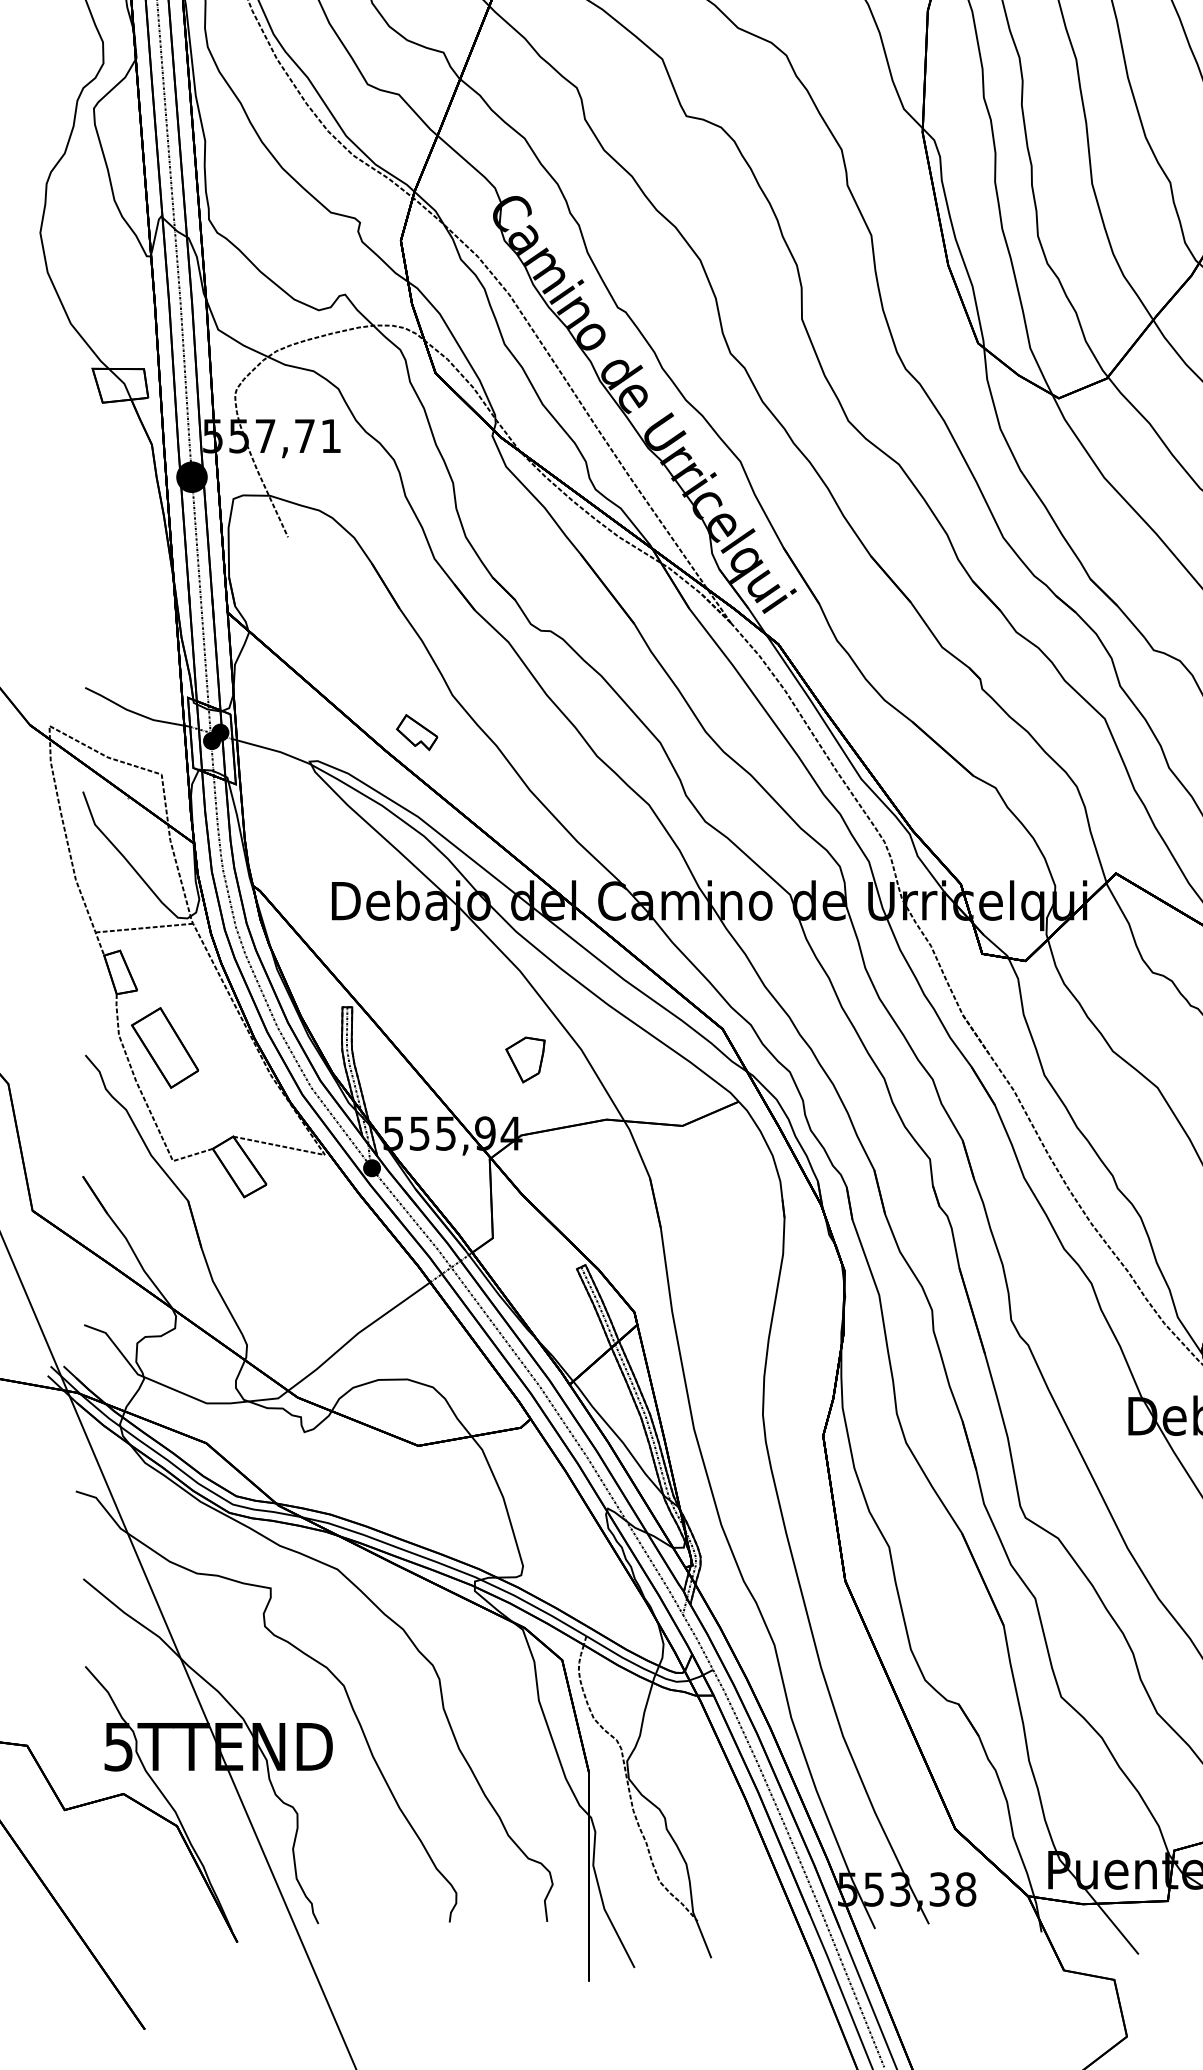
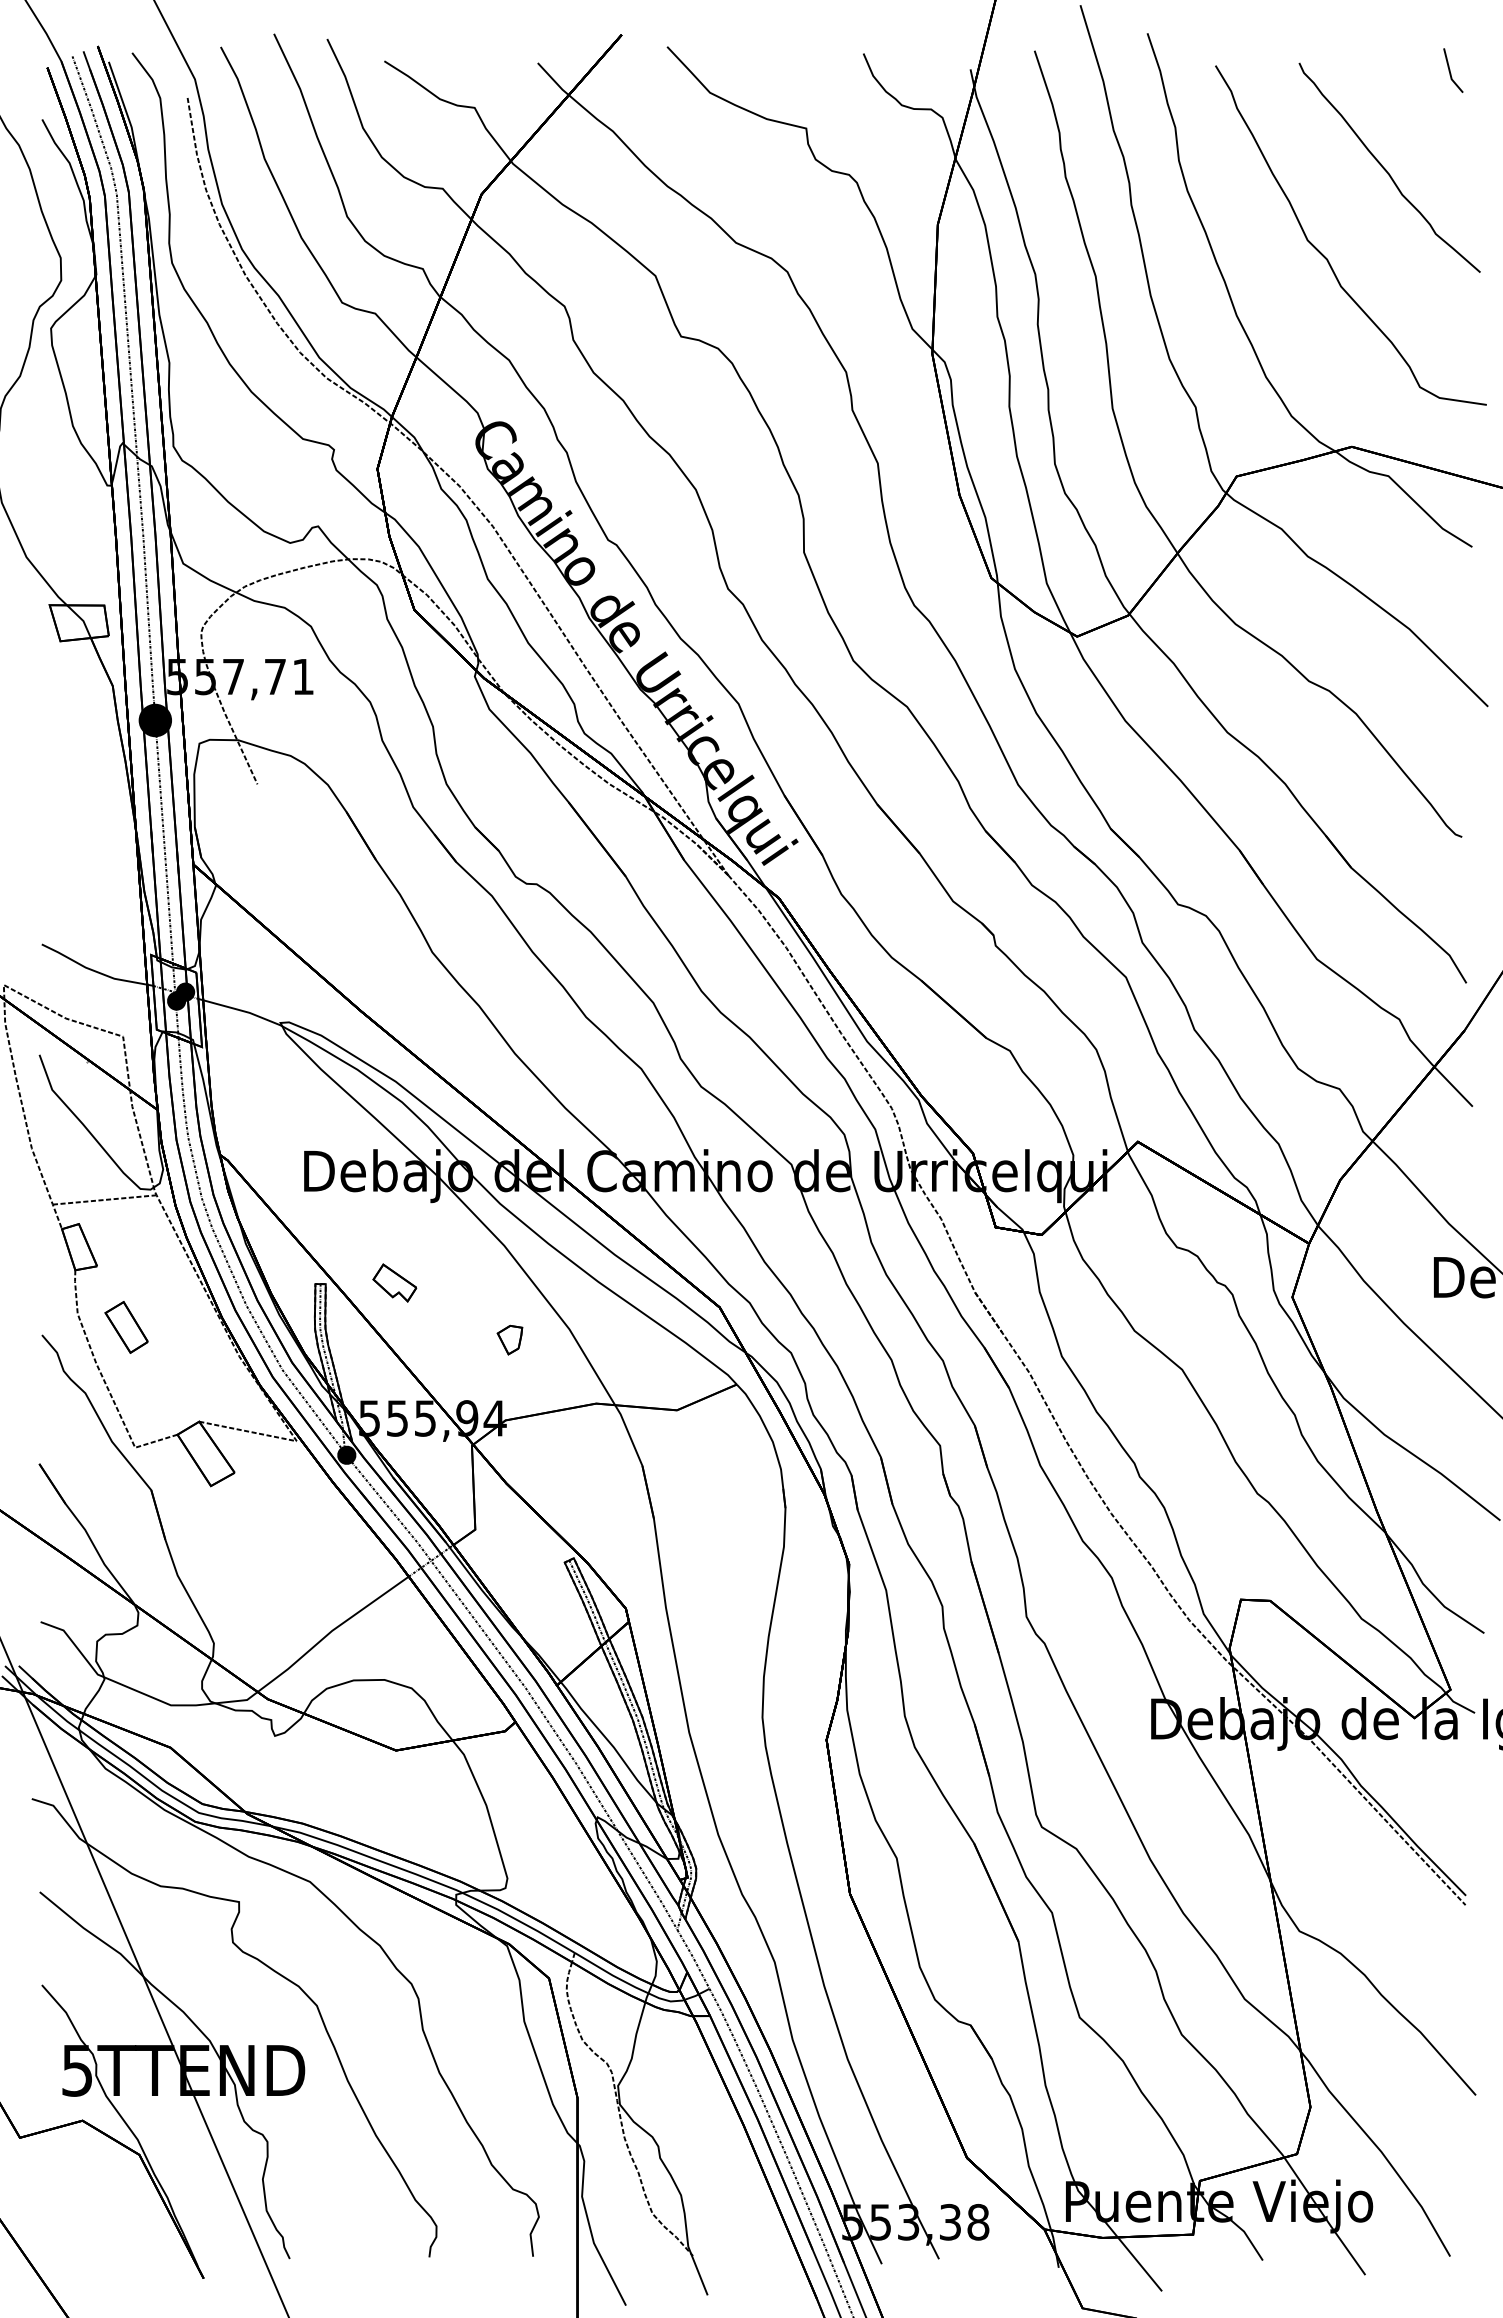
part: (416, 732) -> (394, 1282), moved
part: (164, 1048) -> (126, 1327), size x0.6
part: (525, 1059) -> (509, 1339), size x0.6

